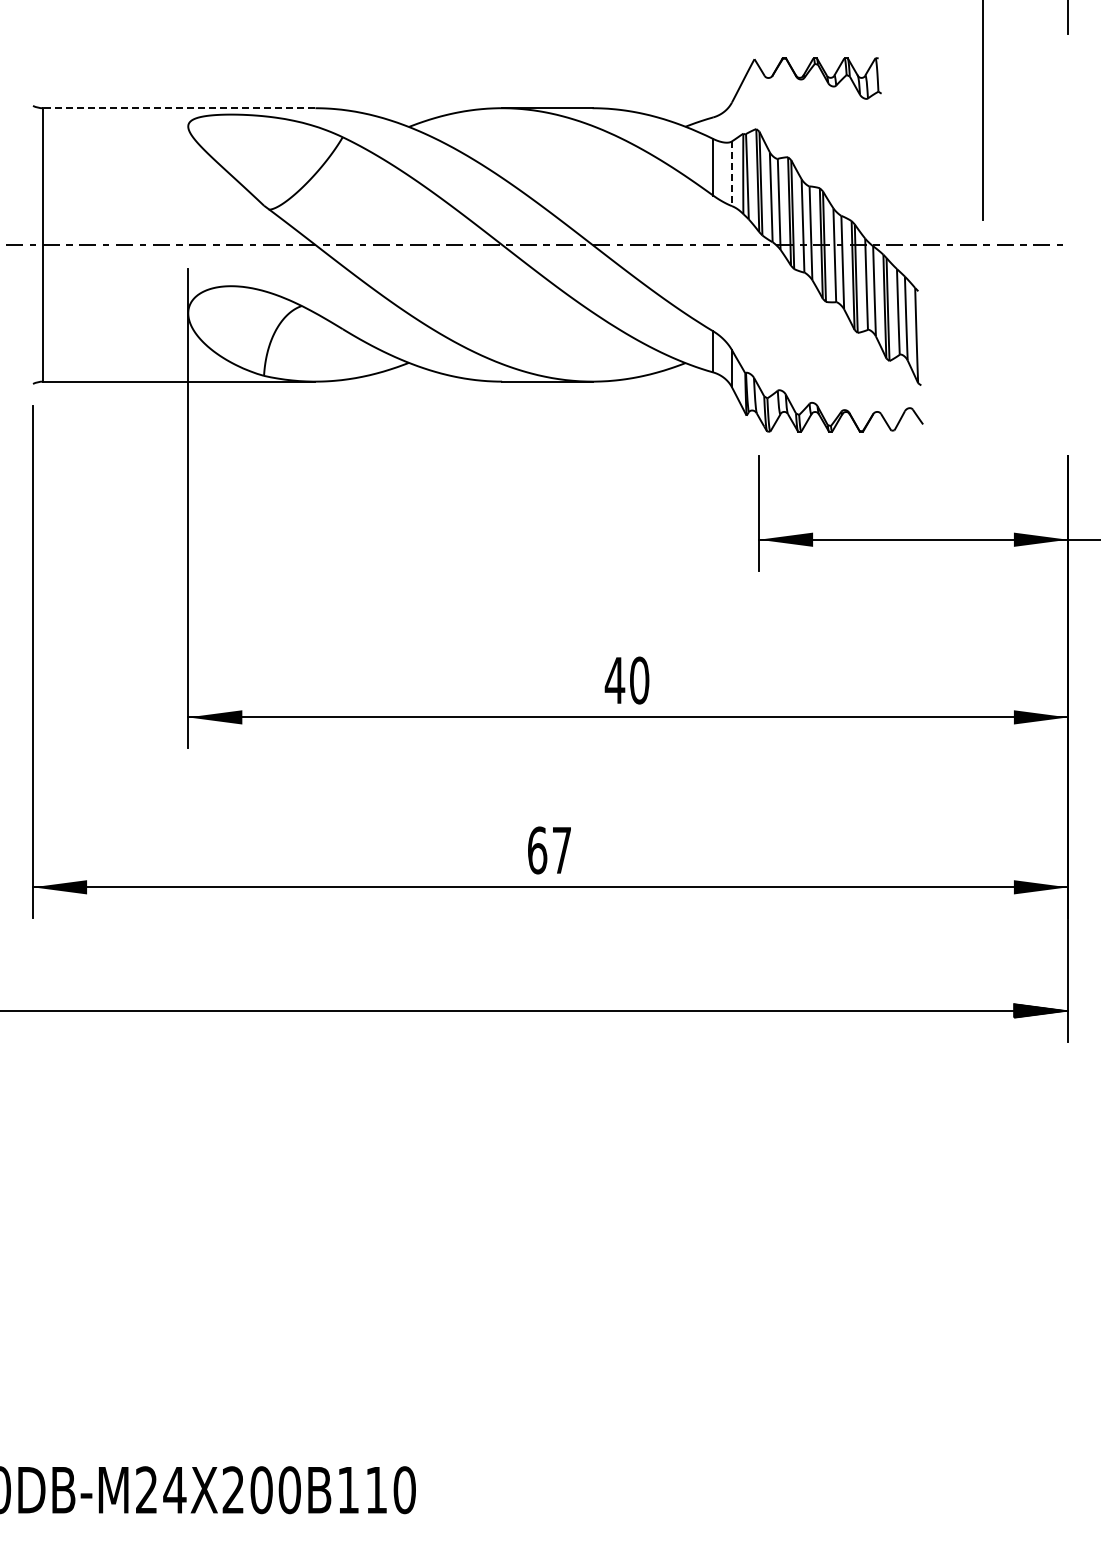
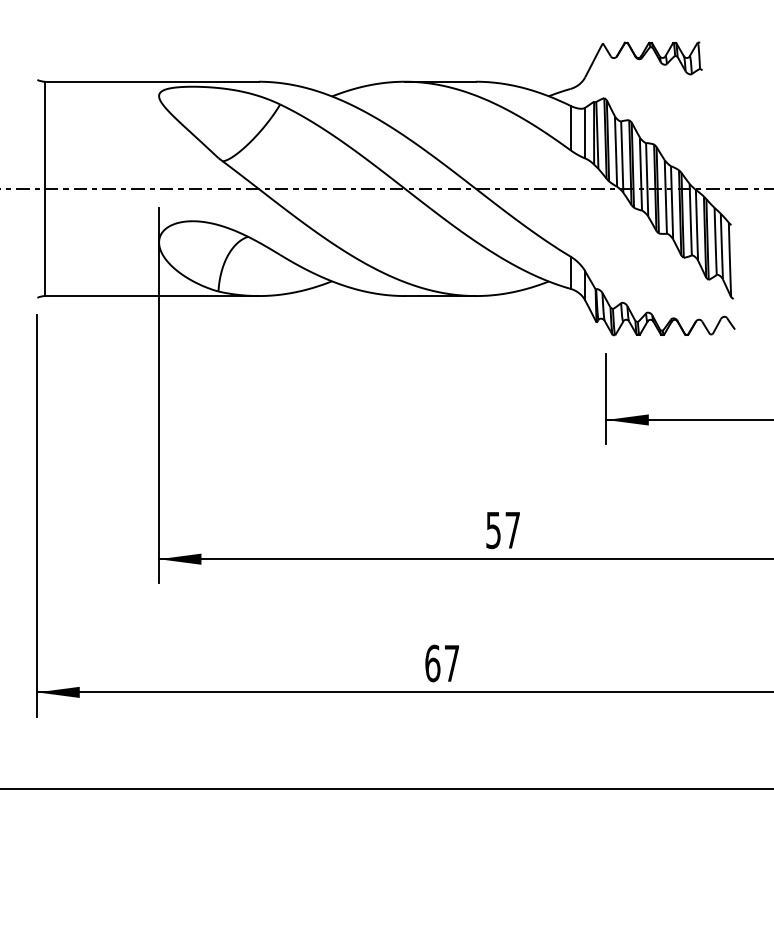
line: (178, 108) -> (151, 81), dashed -> solid
line: (731, 174) -> (584, 133), dashed -> solid
text: (626, 680) -> (502, 530), 40 -> 57

